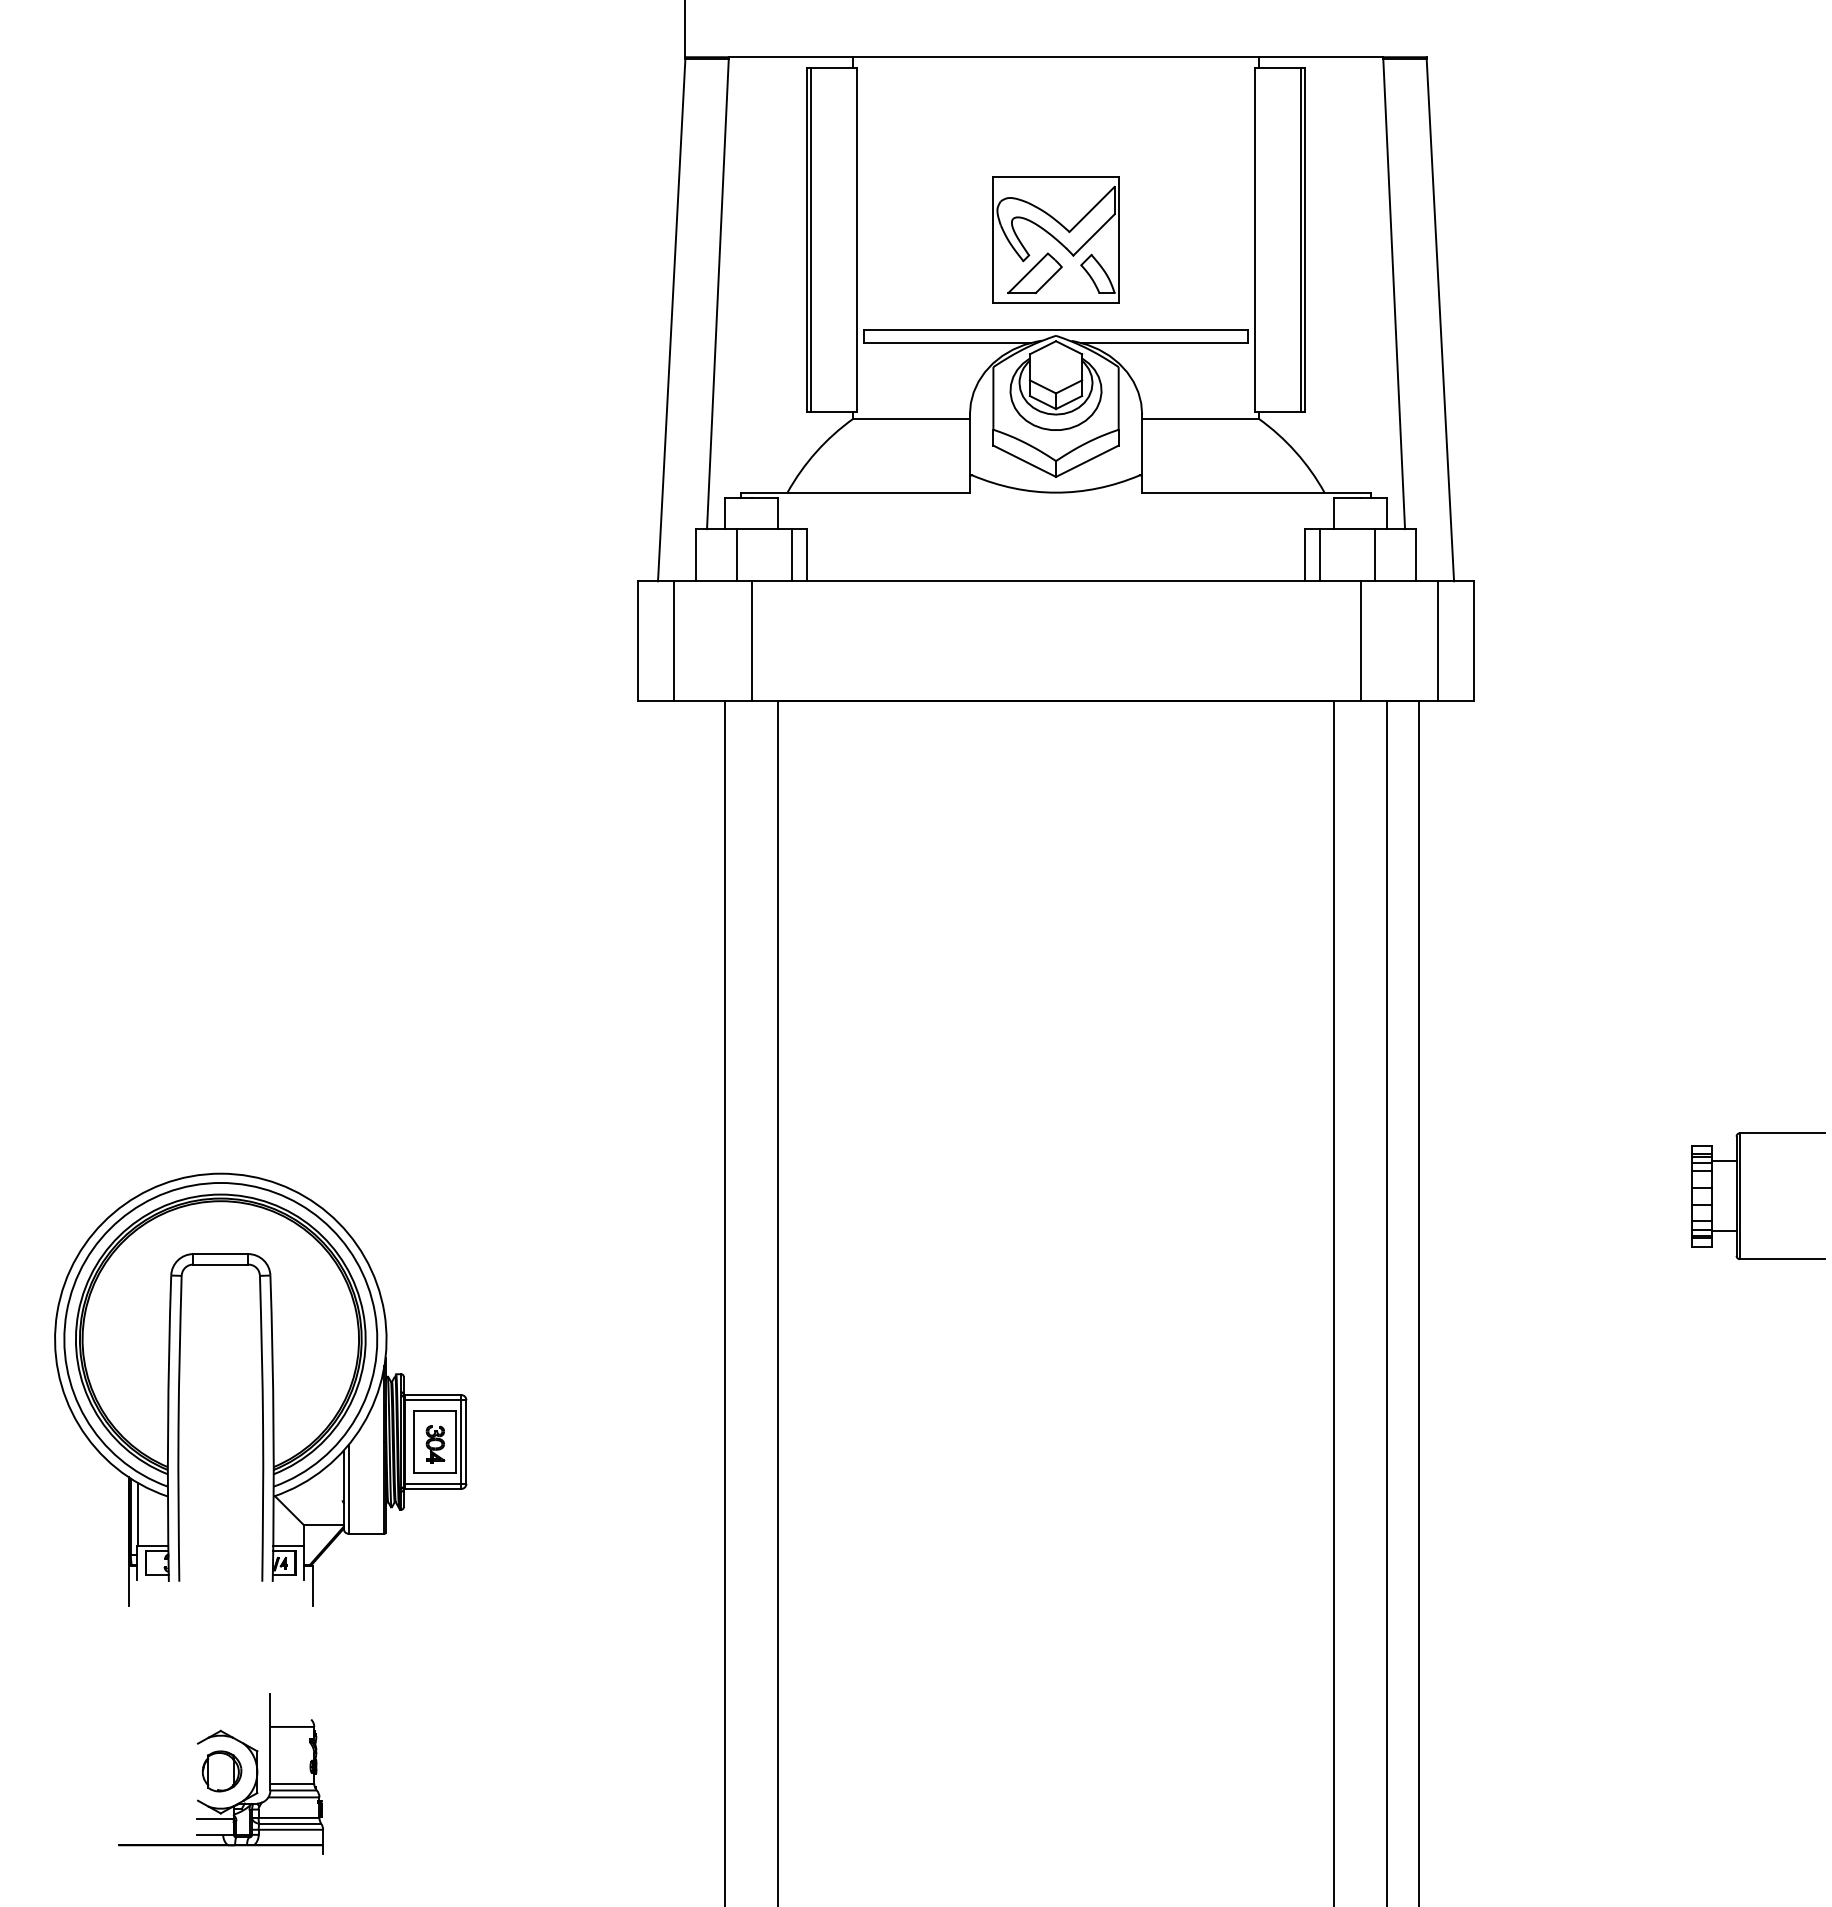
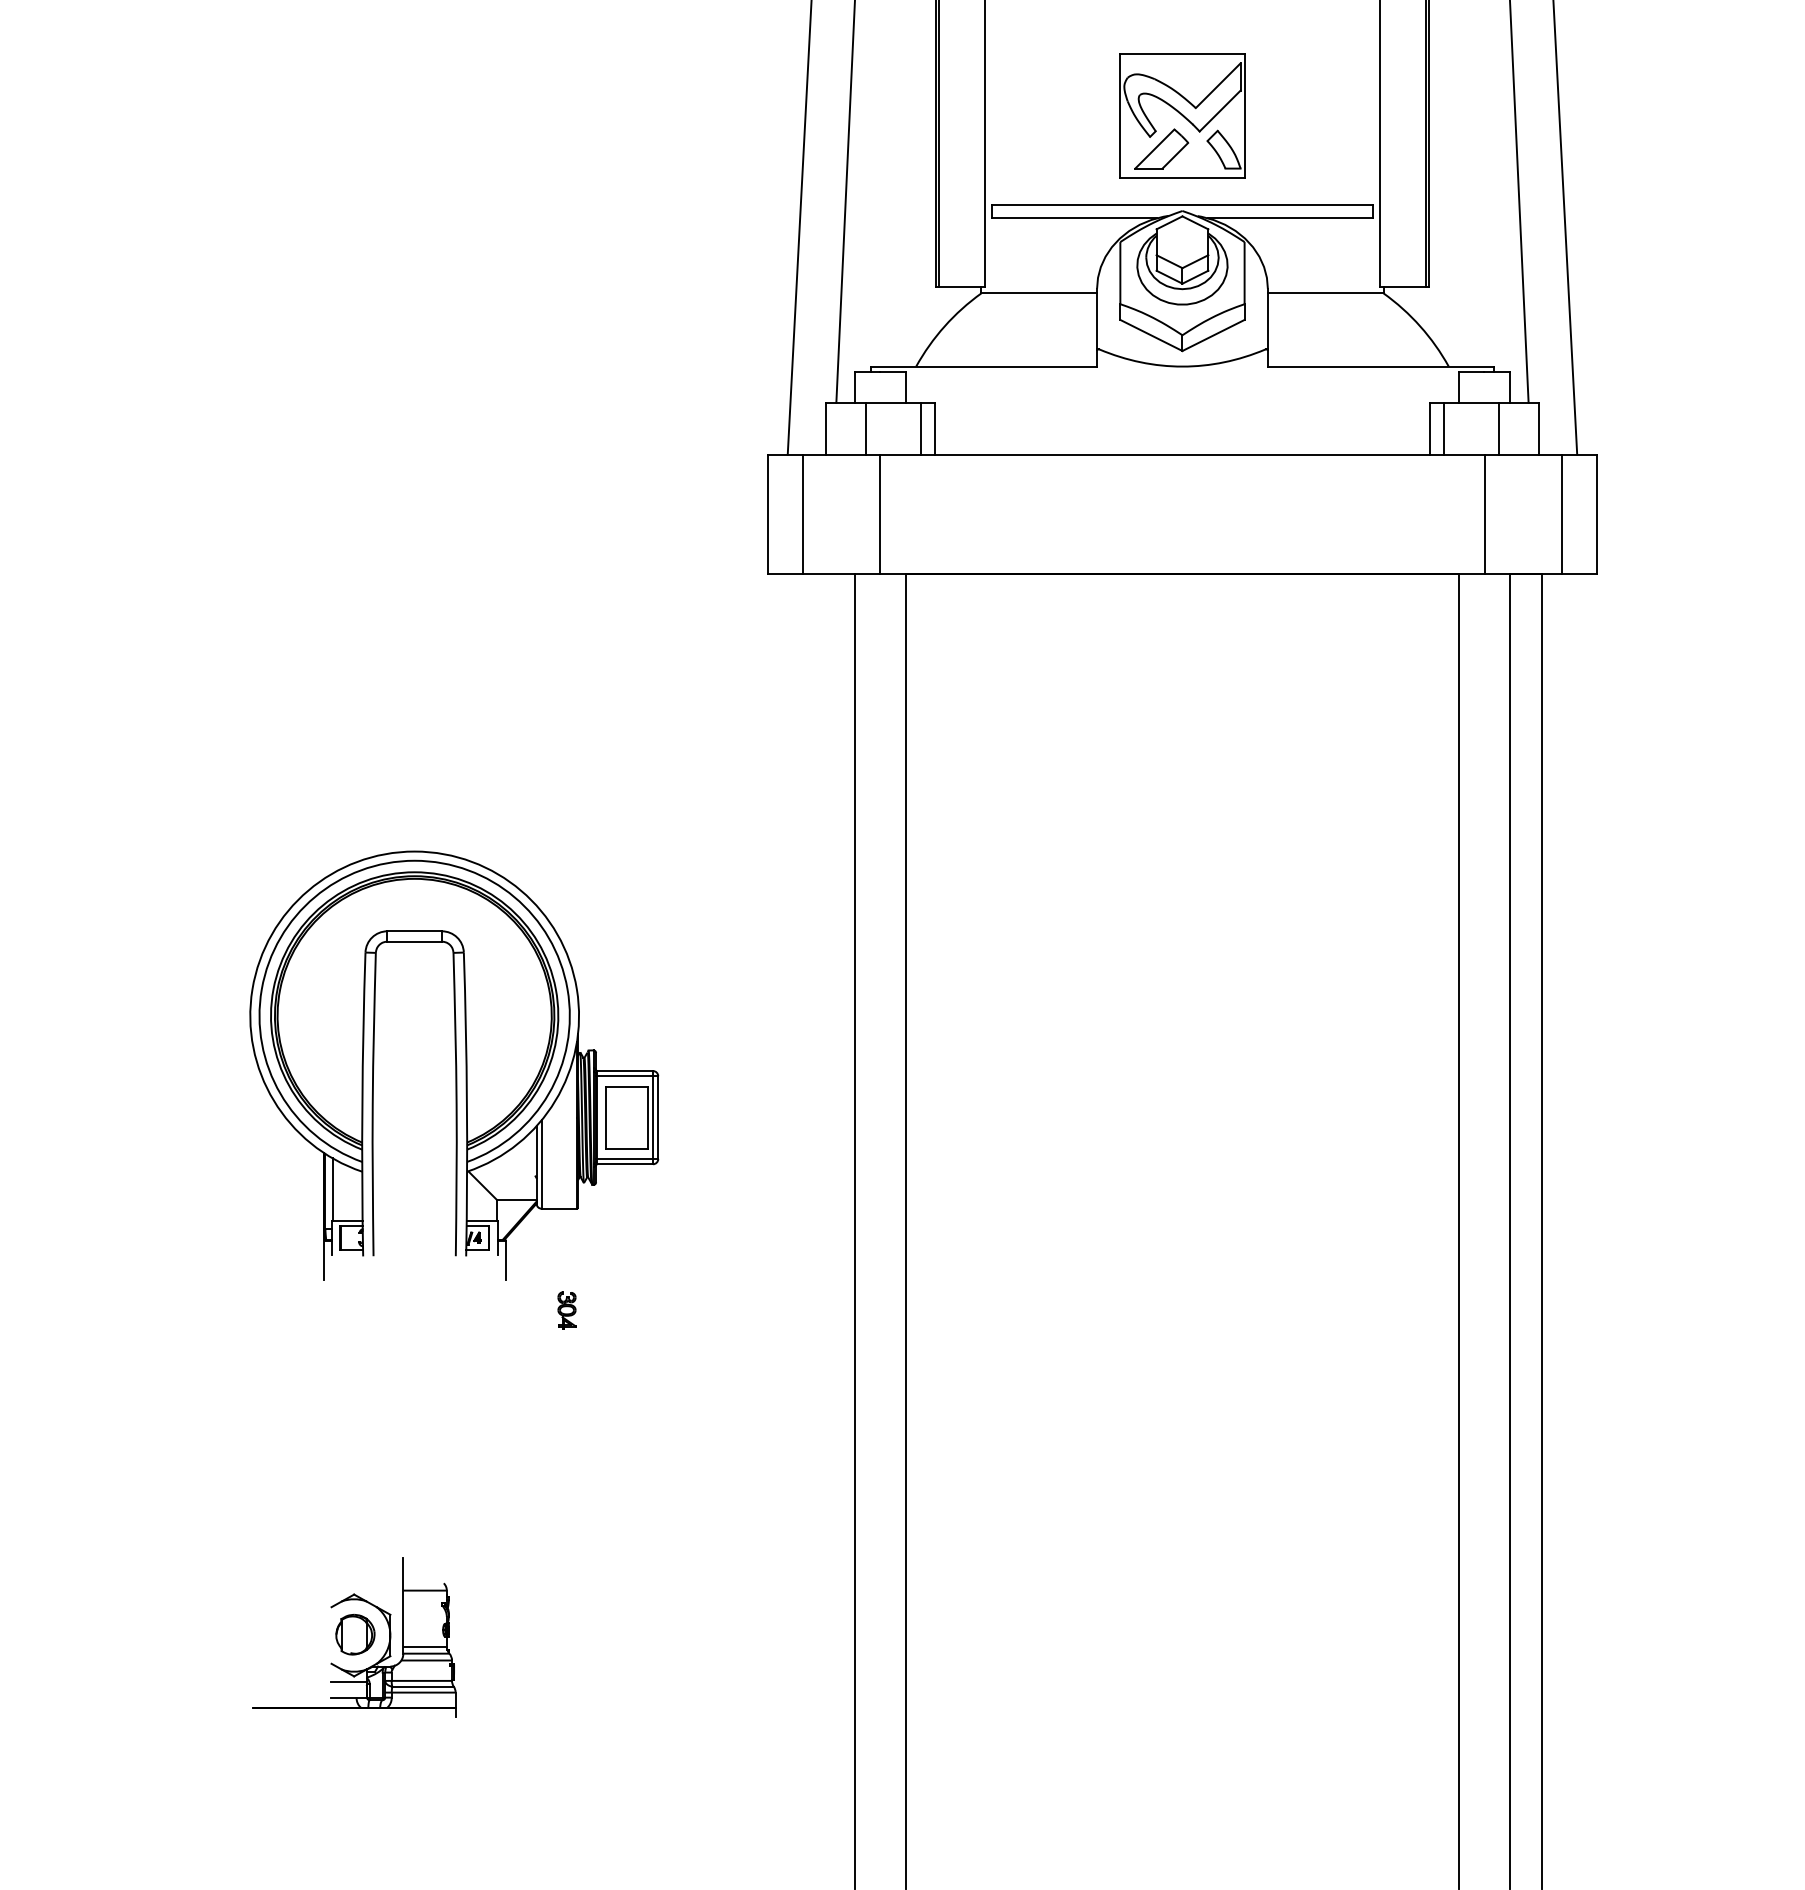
part: (260, 1389) -> (454, 1065), moved

